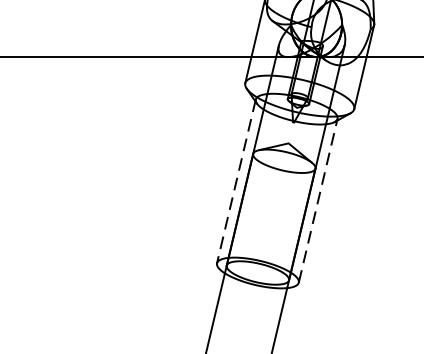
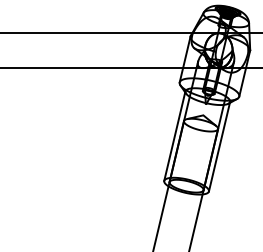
line: (235, 182) -> (174, 136), dashed -> solid
line: (318, 200) -> (219, 146), dashed -> solid

